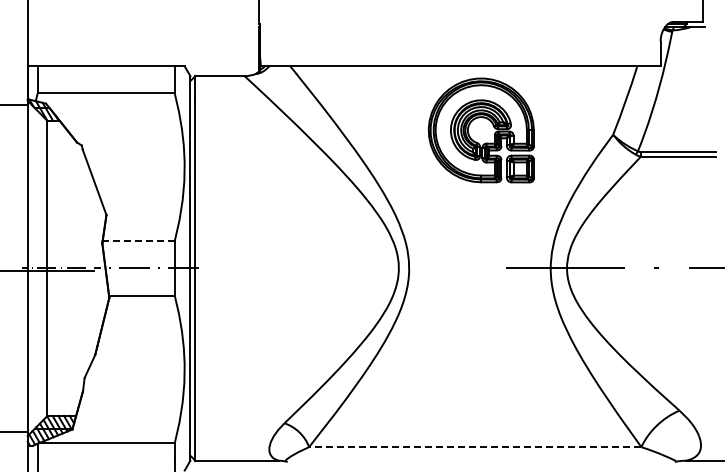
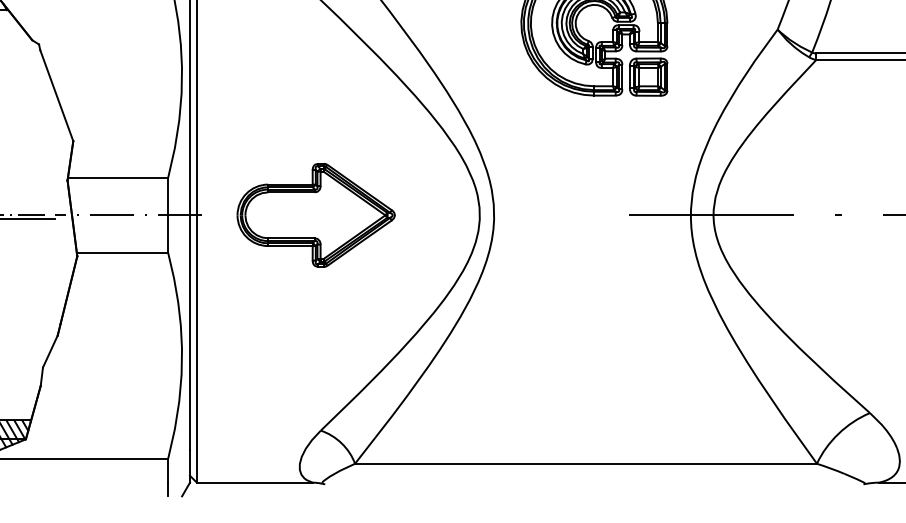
line: (138, 241) -> (117, 177), dashed -> solid
part: (280, 268) -> (315, 215), added
line: (474, 447) -> (584, 464), dashed -> solid

